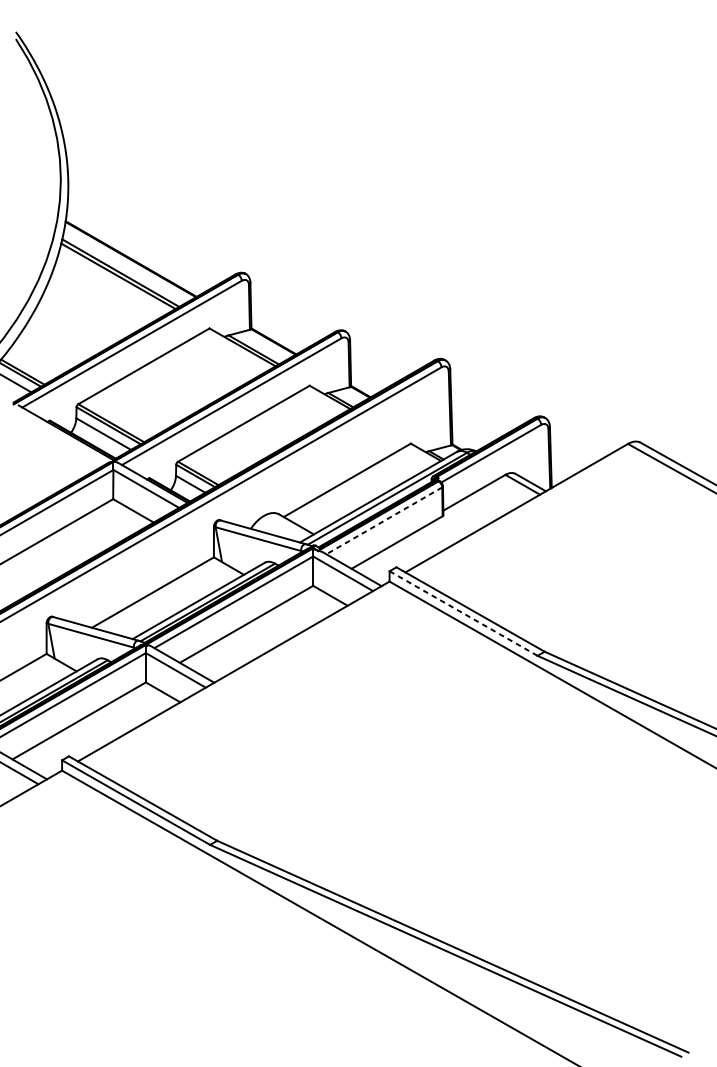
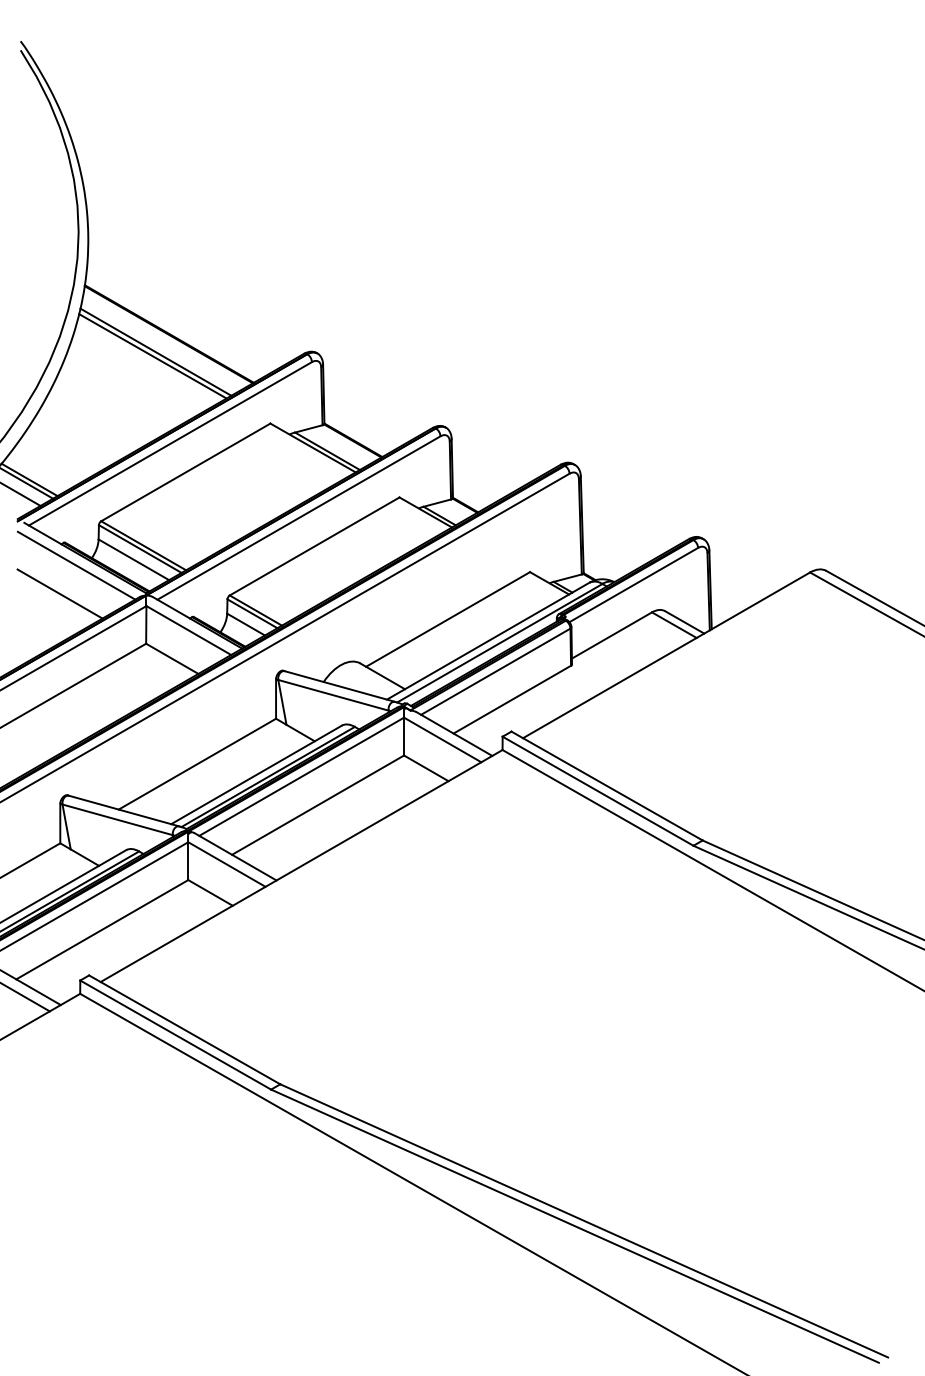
line: (59, 438) -> (76, 565), added
line: (46, 460) -> (59, 593), added
line: (384, 520) -> (495, 671), dashed -> solid
line: (463, 613) -> (598, 791), dashed -> solid

